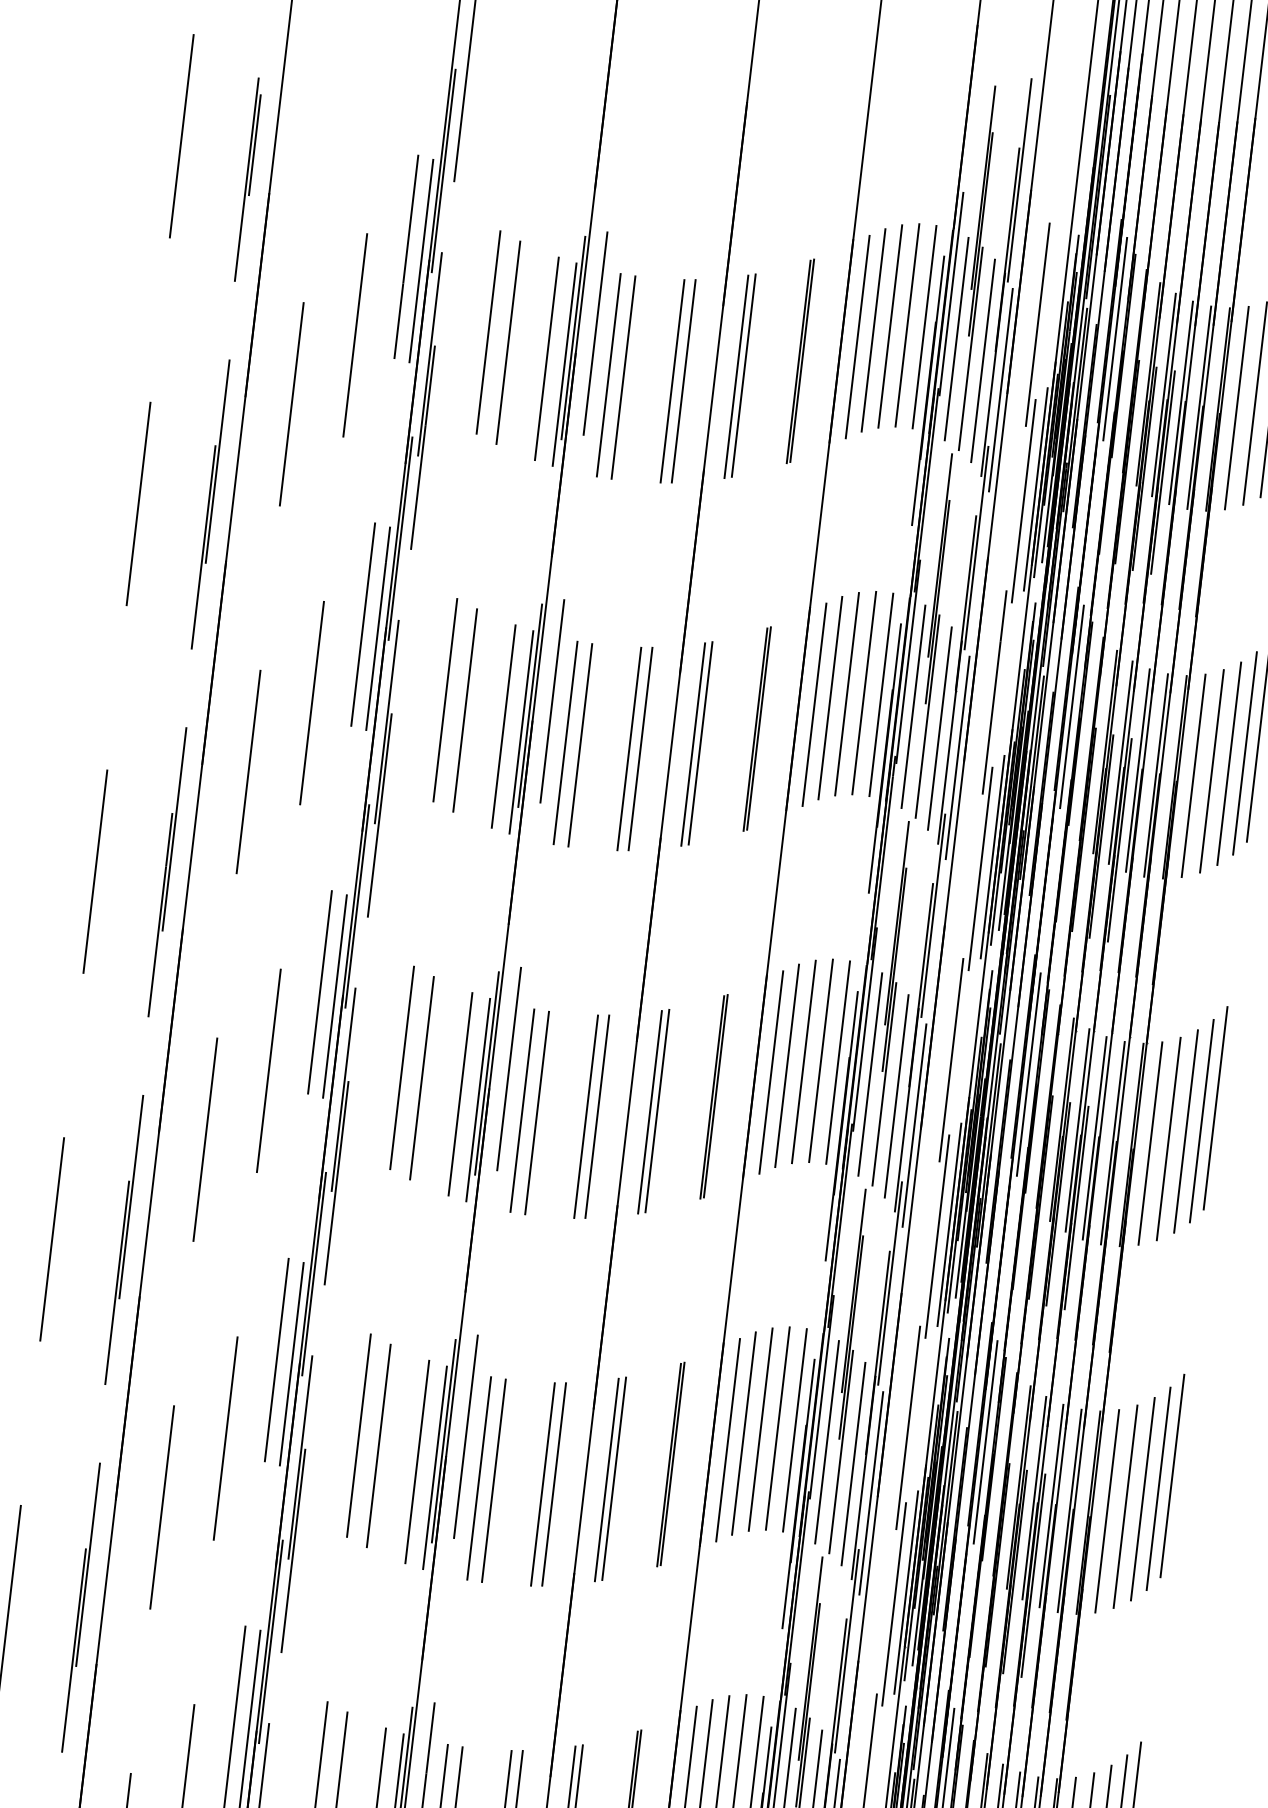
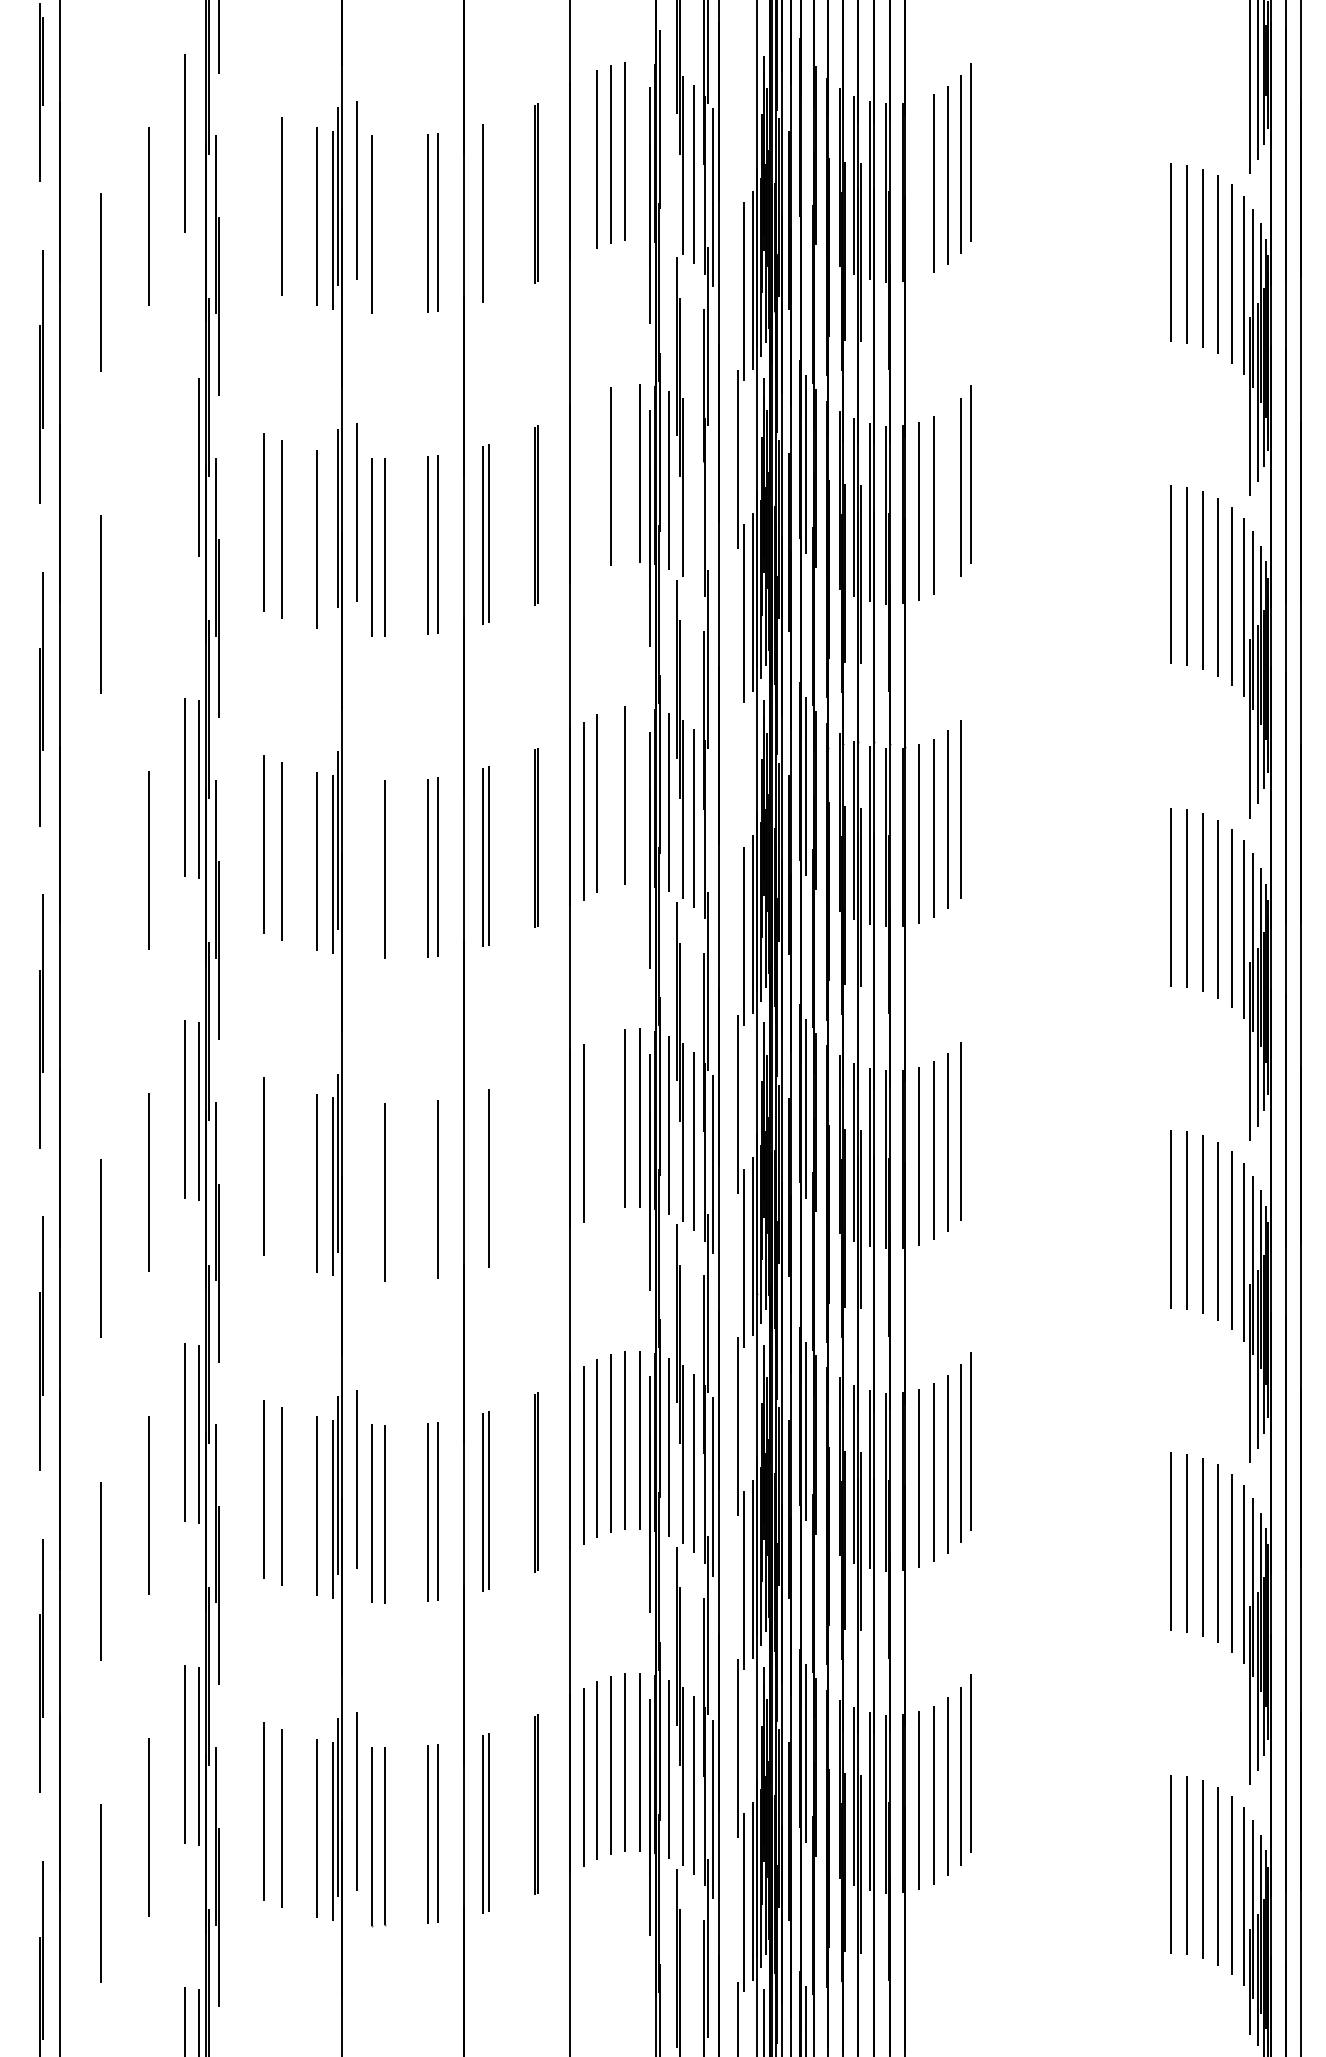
line: (421, 260) -> (198, 144), removed
line: (1038, 324) -> (738, 137), removed
line: (923, 327) -> (639, 151), removed
line: (489, 331) -> (264, 199), removed
line: (857, 336) -> (583, 166), removed
line: (956, 338) -> (669, 157), removed
line: (1115, 338) -> (806, 141), removed
line: (744, 374) -> (489, 210), removed
line: (623, 376) -> (385, 224), removed
line: (1236, 408) -> (918, 189), removed
line: (363, 623) -> (185, 464), removed
line: (864, 692) -> (625, 473), removed
line: (830, 697) -> (596, 480), removed
line: (312, 702) -> (149, 537), removed
line: (814, 704) -> (583, 488), removed
line: (939, 728) -> (694, 496), removed
line: (521, 731) -> (333, 541), removed
line: (957, 757) -> (712, 519), removed
line: (1229, 763) -> (948, 497), removed
line: (951, 1059) -> (738, 781), removed
line: (803, 1061) -> (610, 798), removed
line: (838, 1062) -> (640, 795), removed
line: (508, 1068) -> (356, 834), removed
line: (1214, 1107) -> (970, 796), removed
line: (521, 1110) -> (371, 869), removed
line: (914, 1124) -> (712, 841), removed
line: (205, 1139) -> (101, 926), removed
line: (760, 1429) -> (610, 1120), removed
line: (743, 1433) -> (596, 1125), removed
line: (465, 1436) -> (356, 1156), removed
line: (379, 1445) -> (282, 1173), removed
line: (669, 1463) -> (535, 1159), removed
line: (1172, 1475) -> (971, 1118), removed
line: (479, 1478) -> (372, 1191), removed
line: (606, 1479) -> (482, 1179), removed
line: (543, 1483) -> (428, 1189), removed

